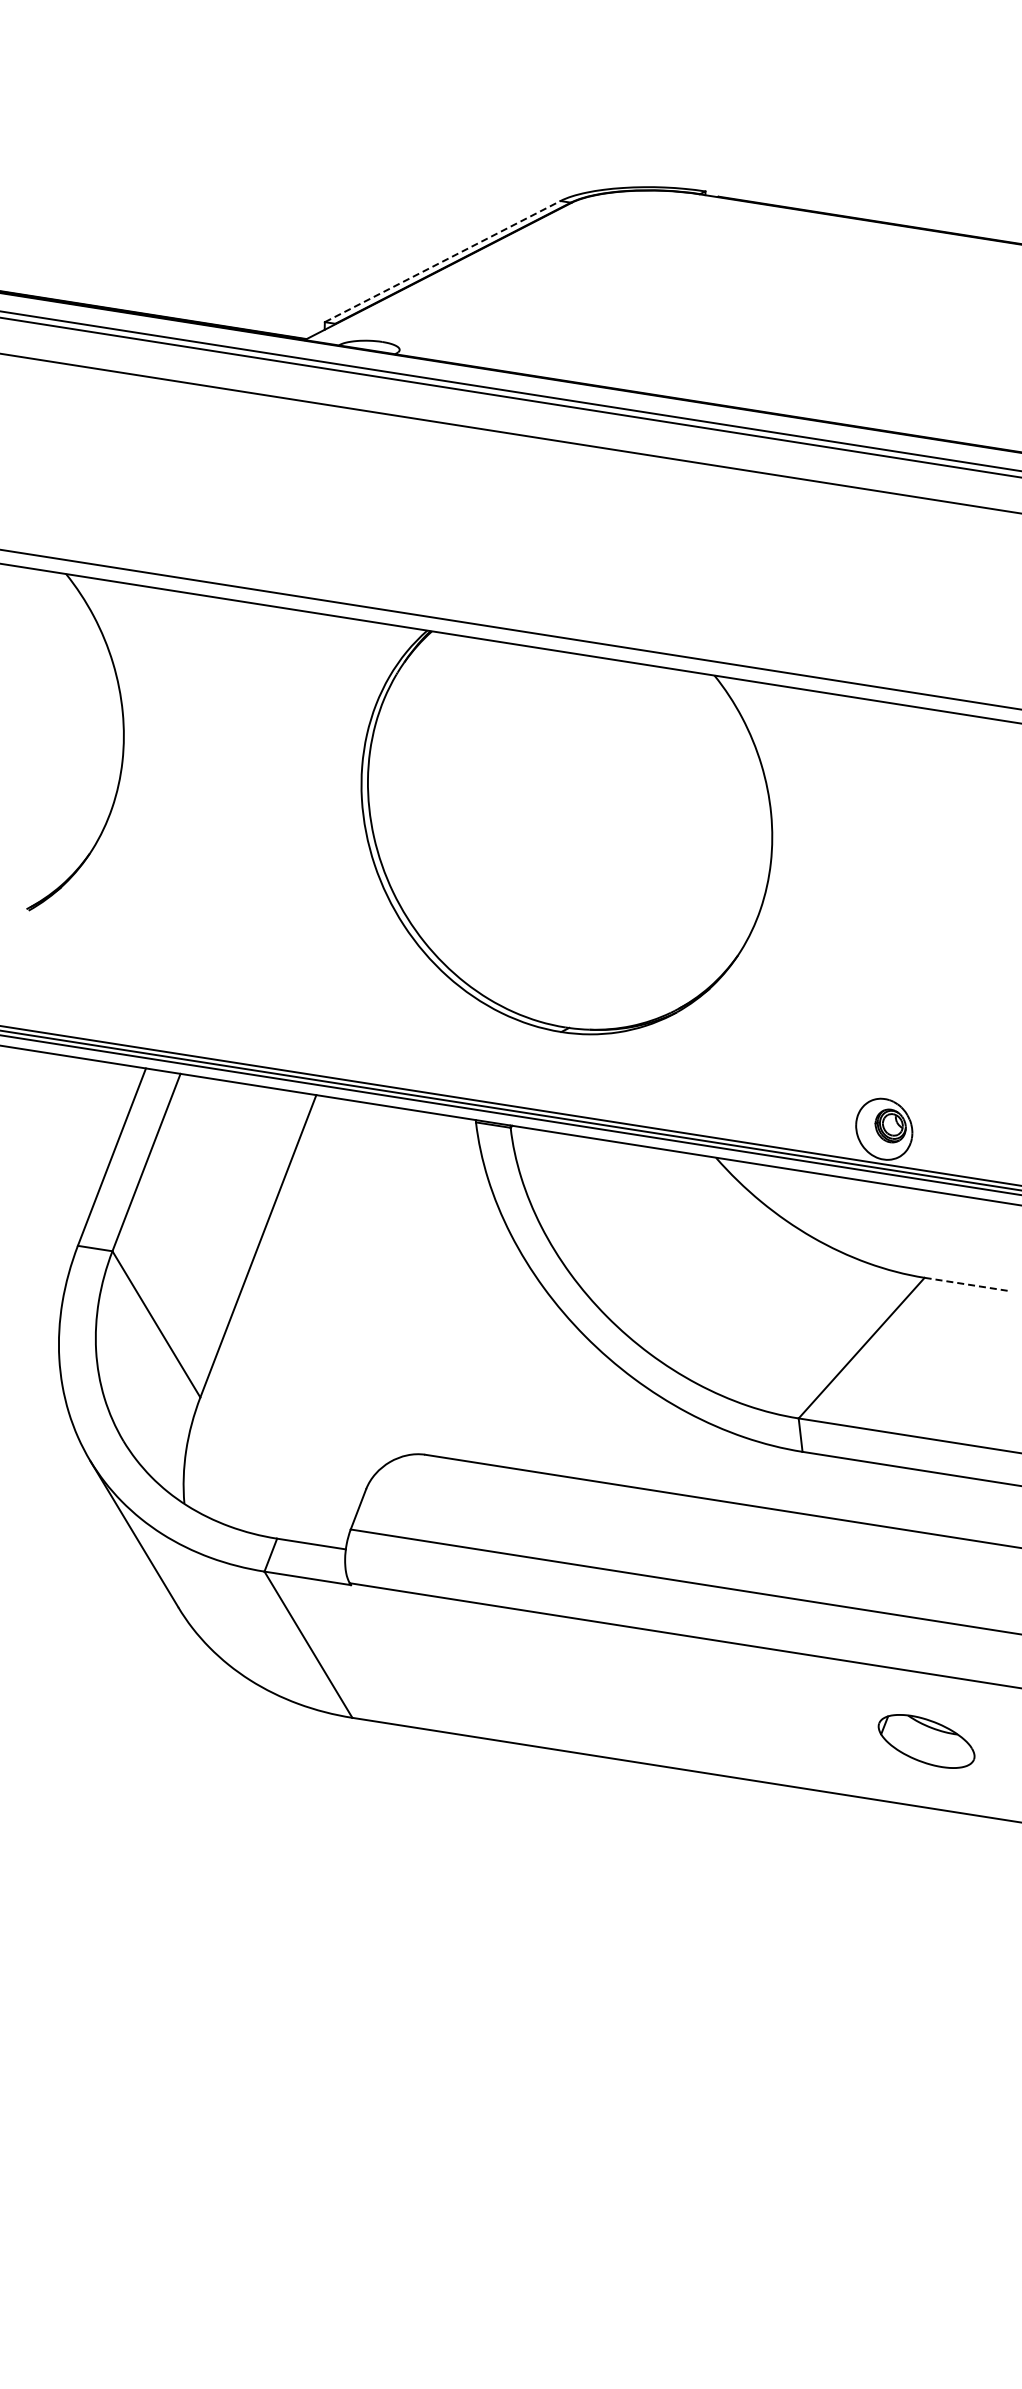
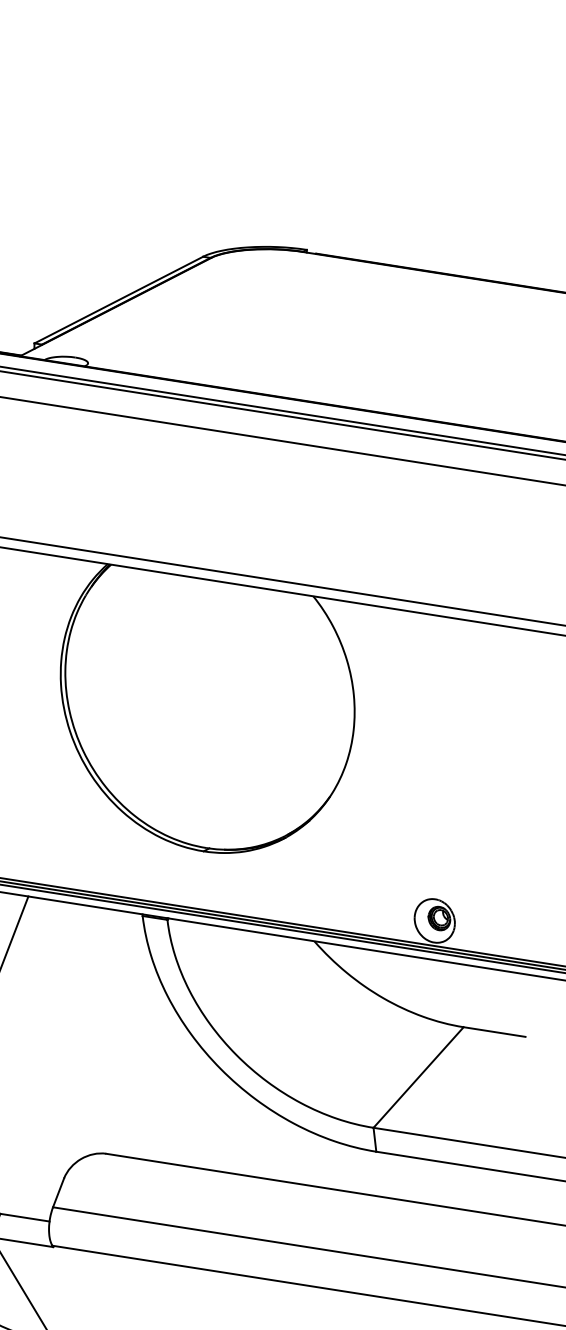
line: (443, 261) -> (119, 300), dashed -> solid
line: (967, 1284) -> (494, 1031), dashed -> solid

